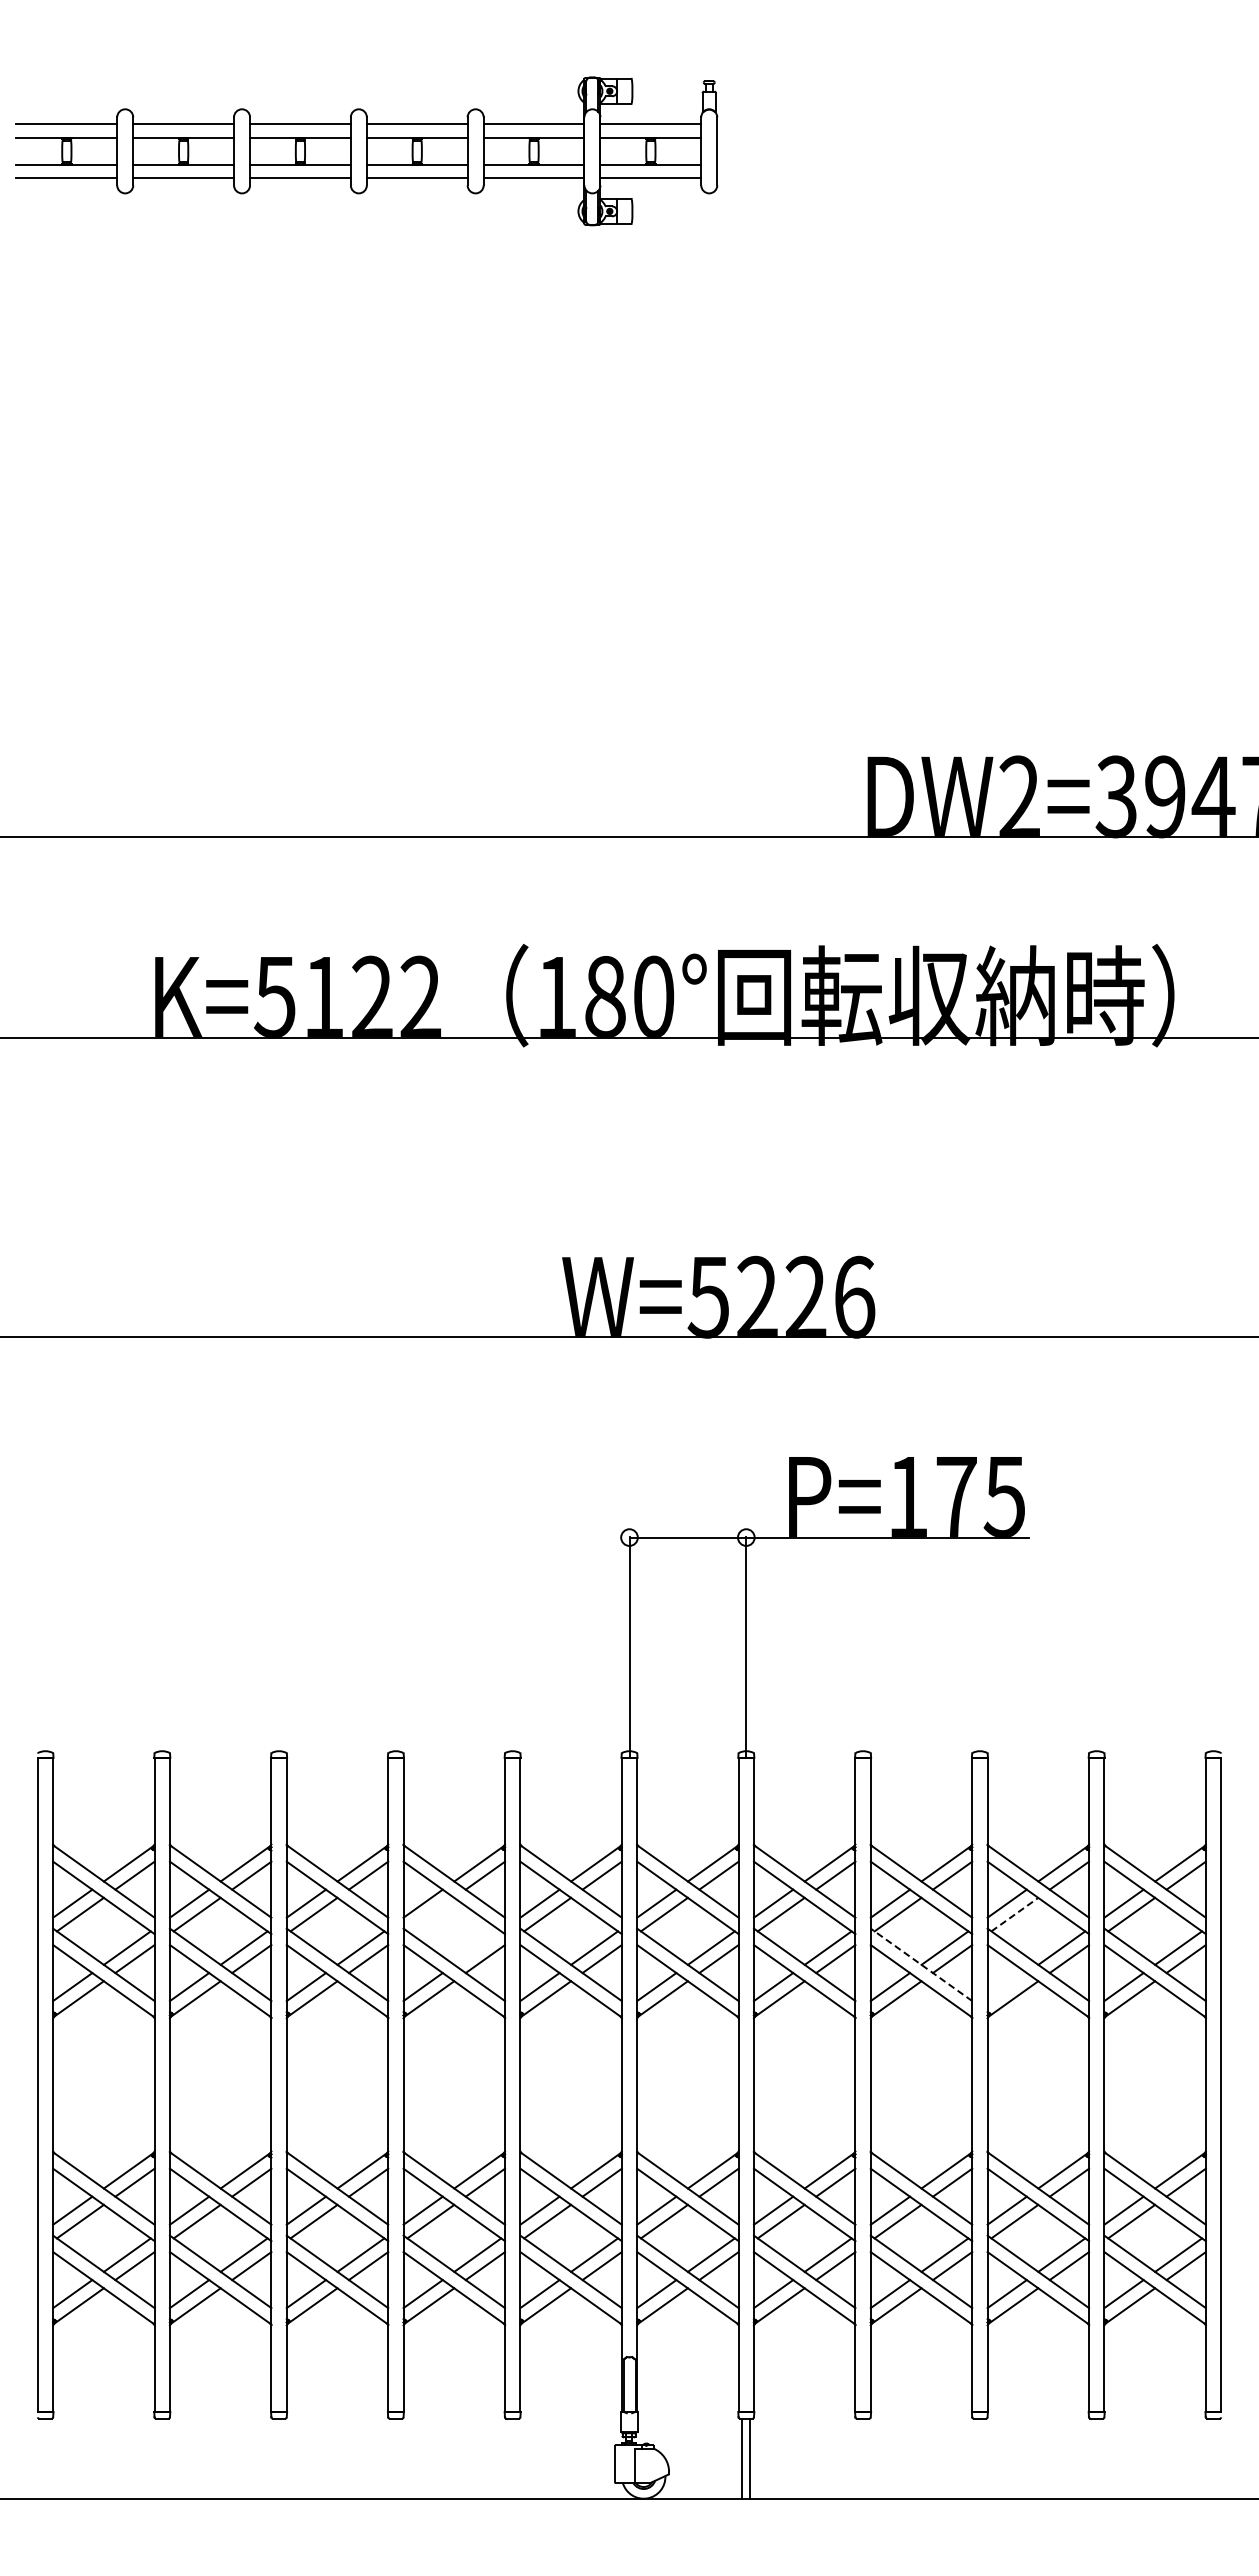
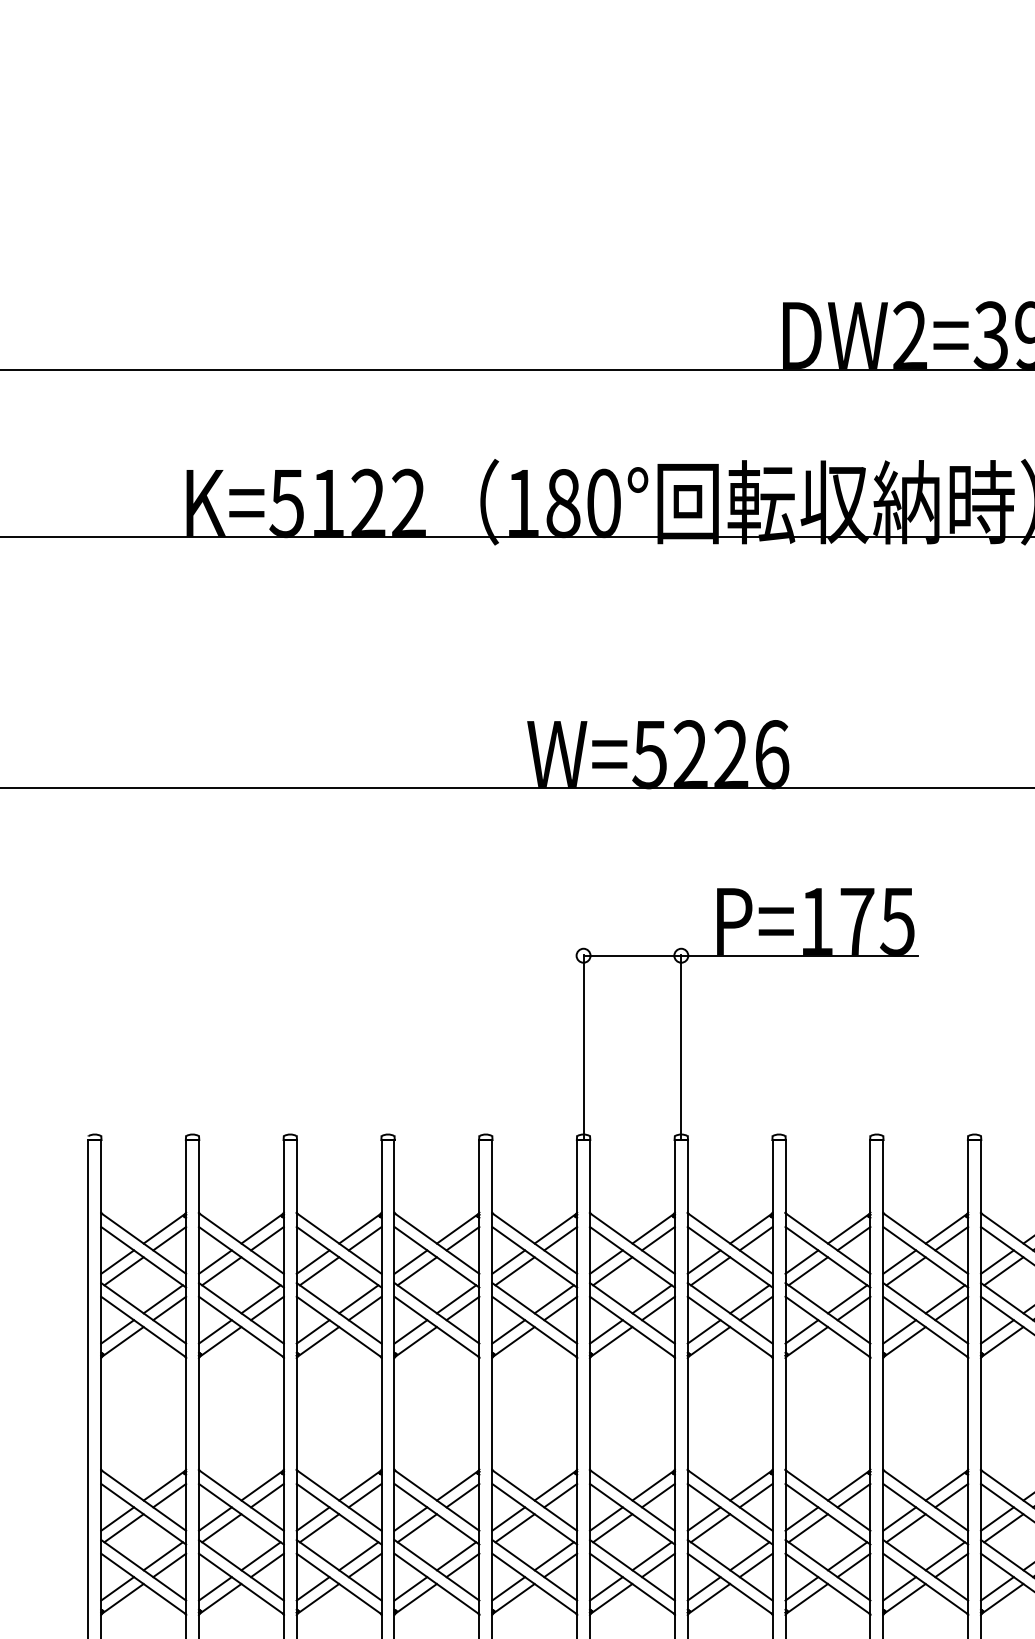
line: (430, 1914) -> (417, 1271), added
line: (1014, 1914) -> (905, 1271), dashed -> solid
line: (477, 1947) -> (456, 1298), added
line: (921, 1964) -> (827, 1313), dashed -> solid
line: (1006, 1987) -> (899, 1332), added

